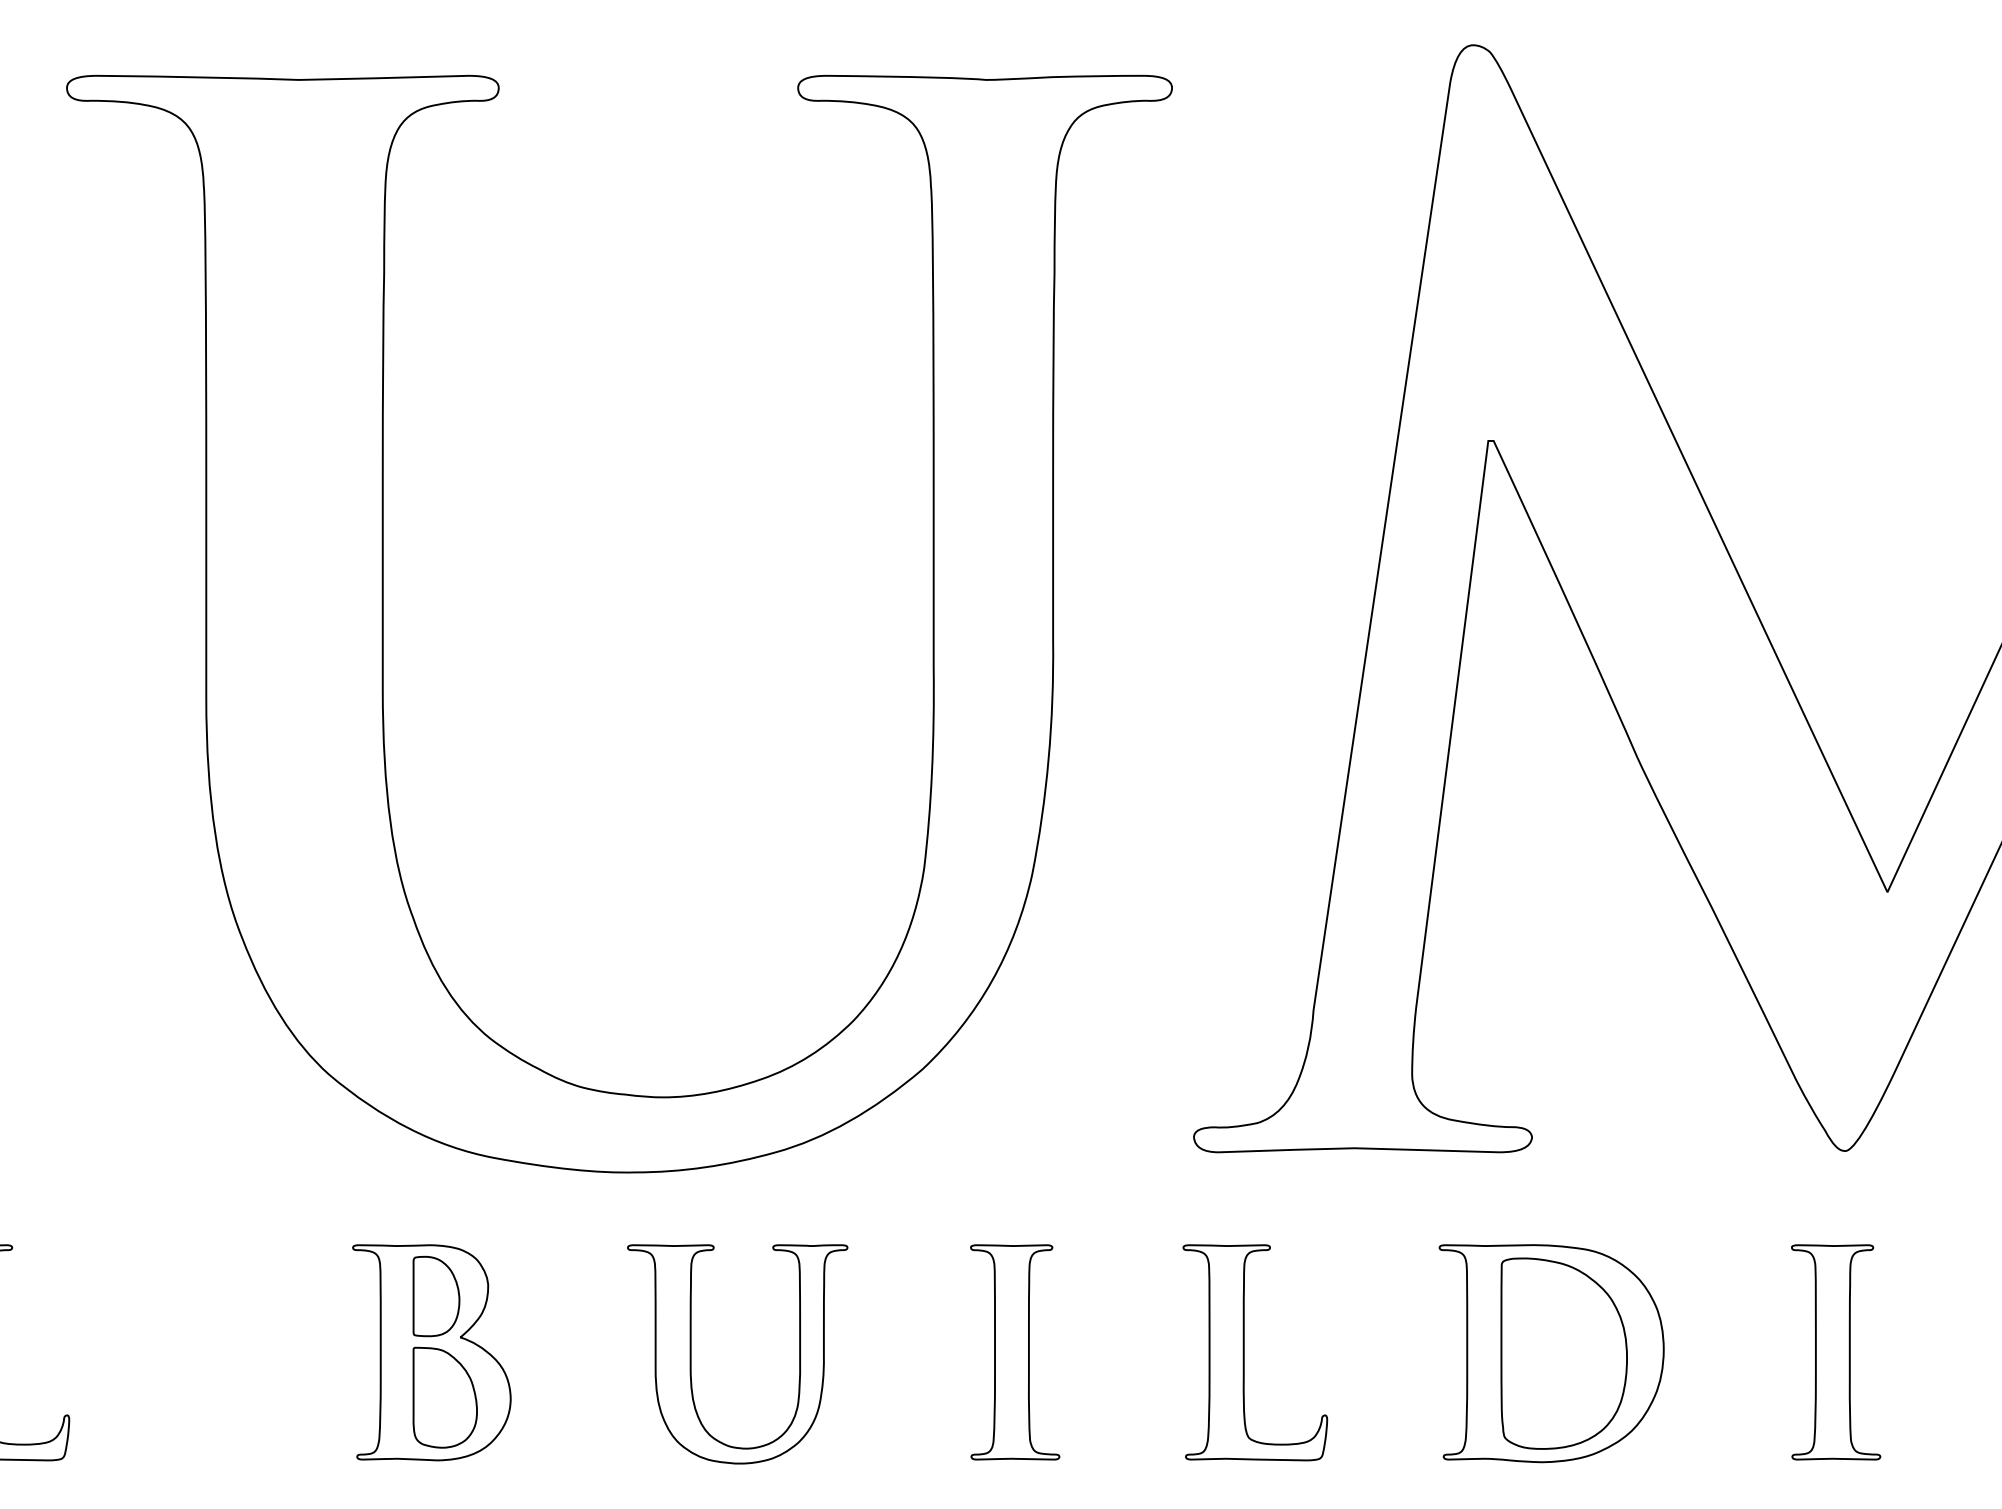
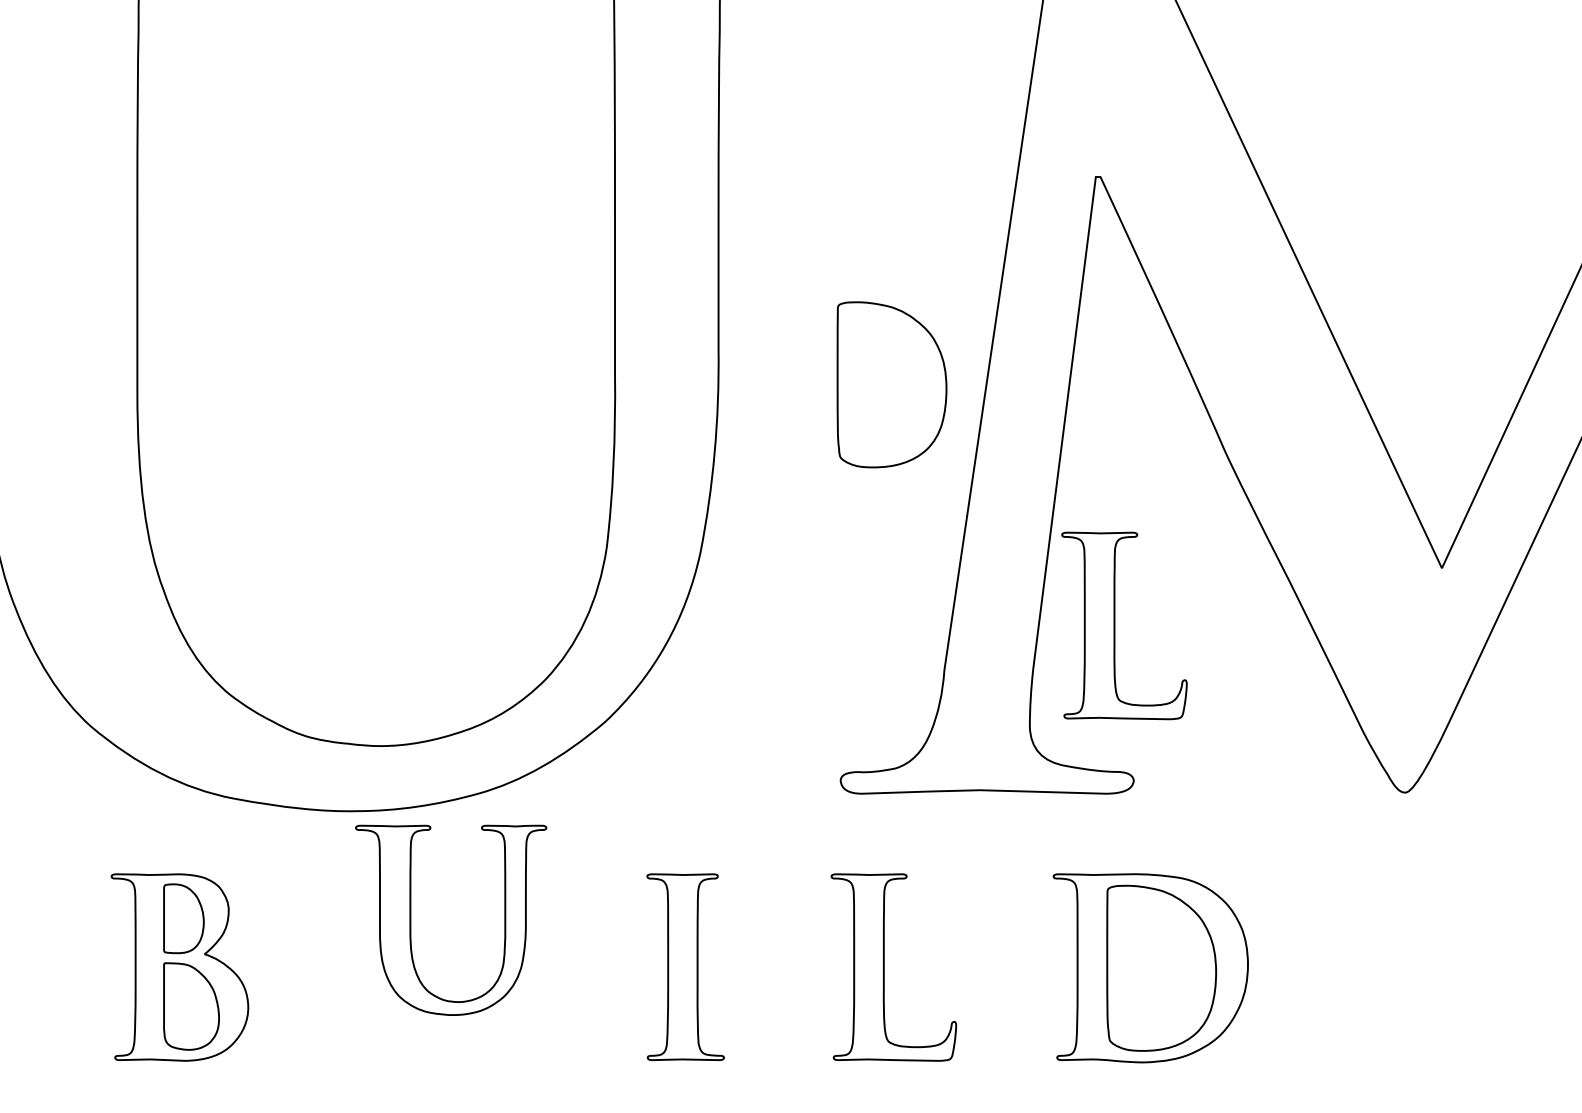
part: (1252, 680) -> (891, 384), added
part: (1510, 958) -> (1115, 625), added
part: (1836, 1352) -> (1397, 967), removed
part: (691, 1354) -> (411, 920), moved

